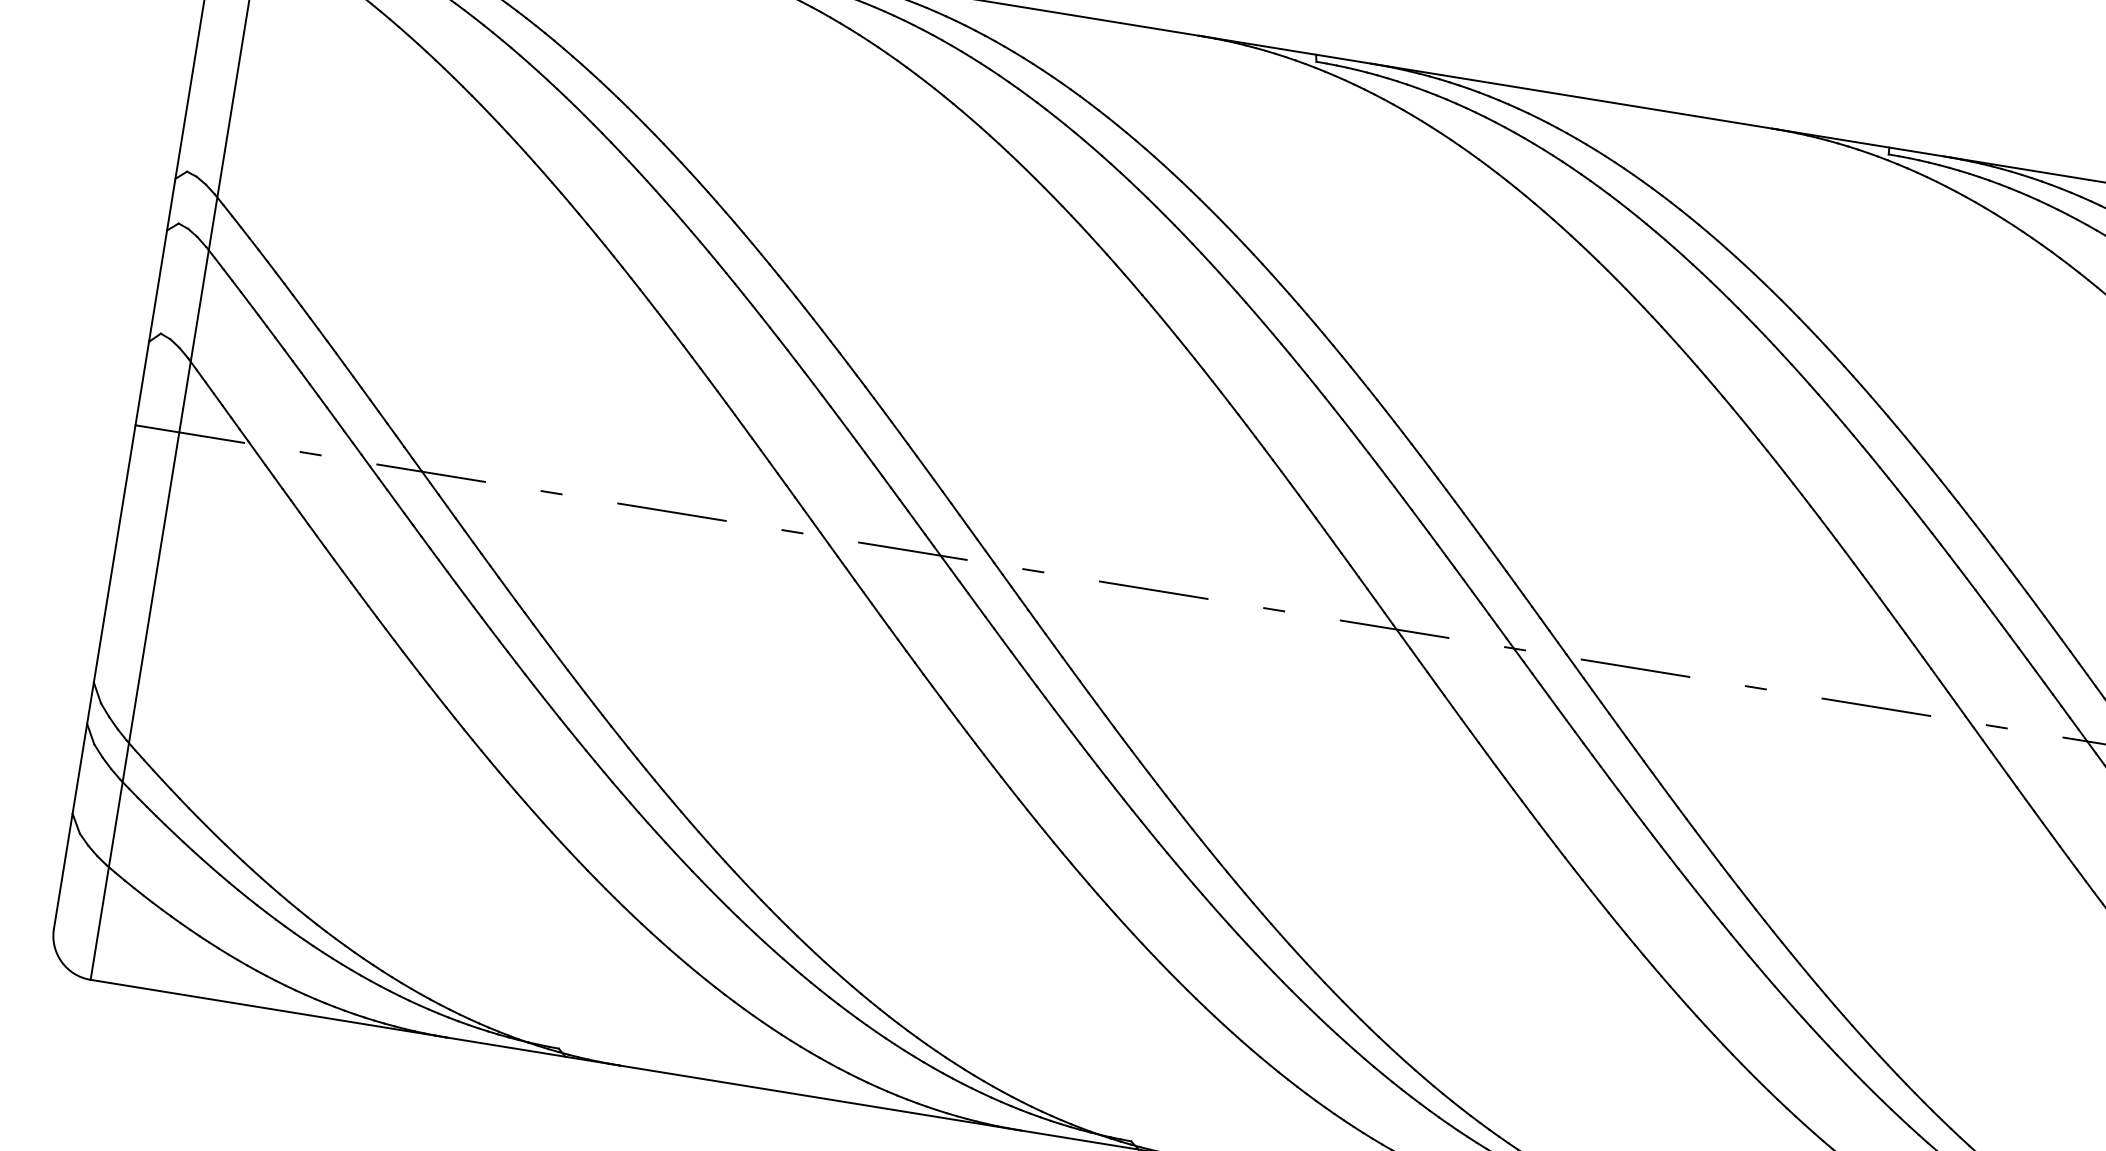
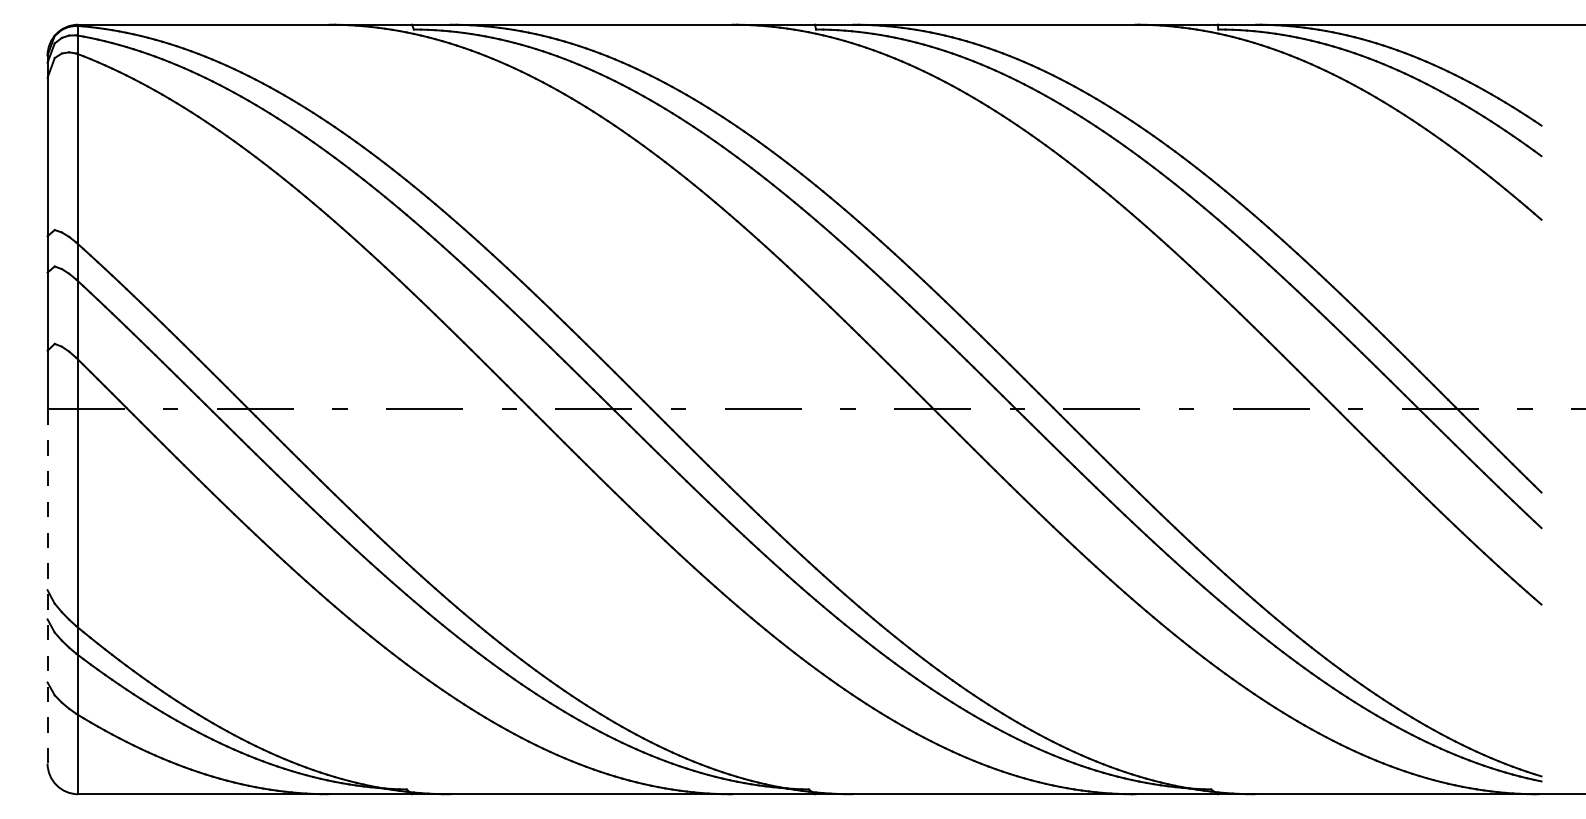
line: (94, 677) -> (47, 586), solid -> dashed

